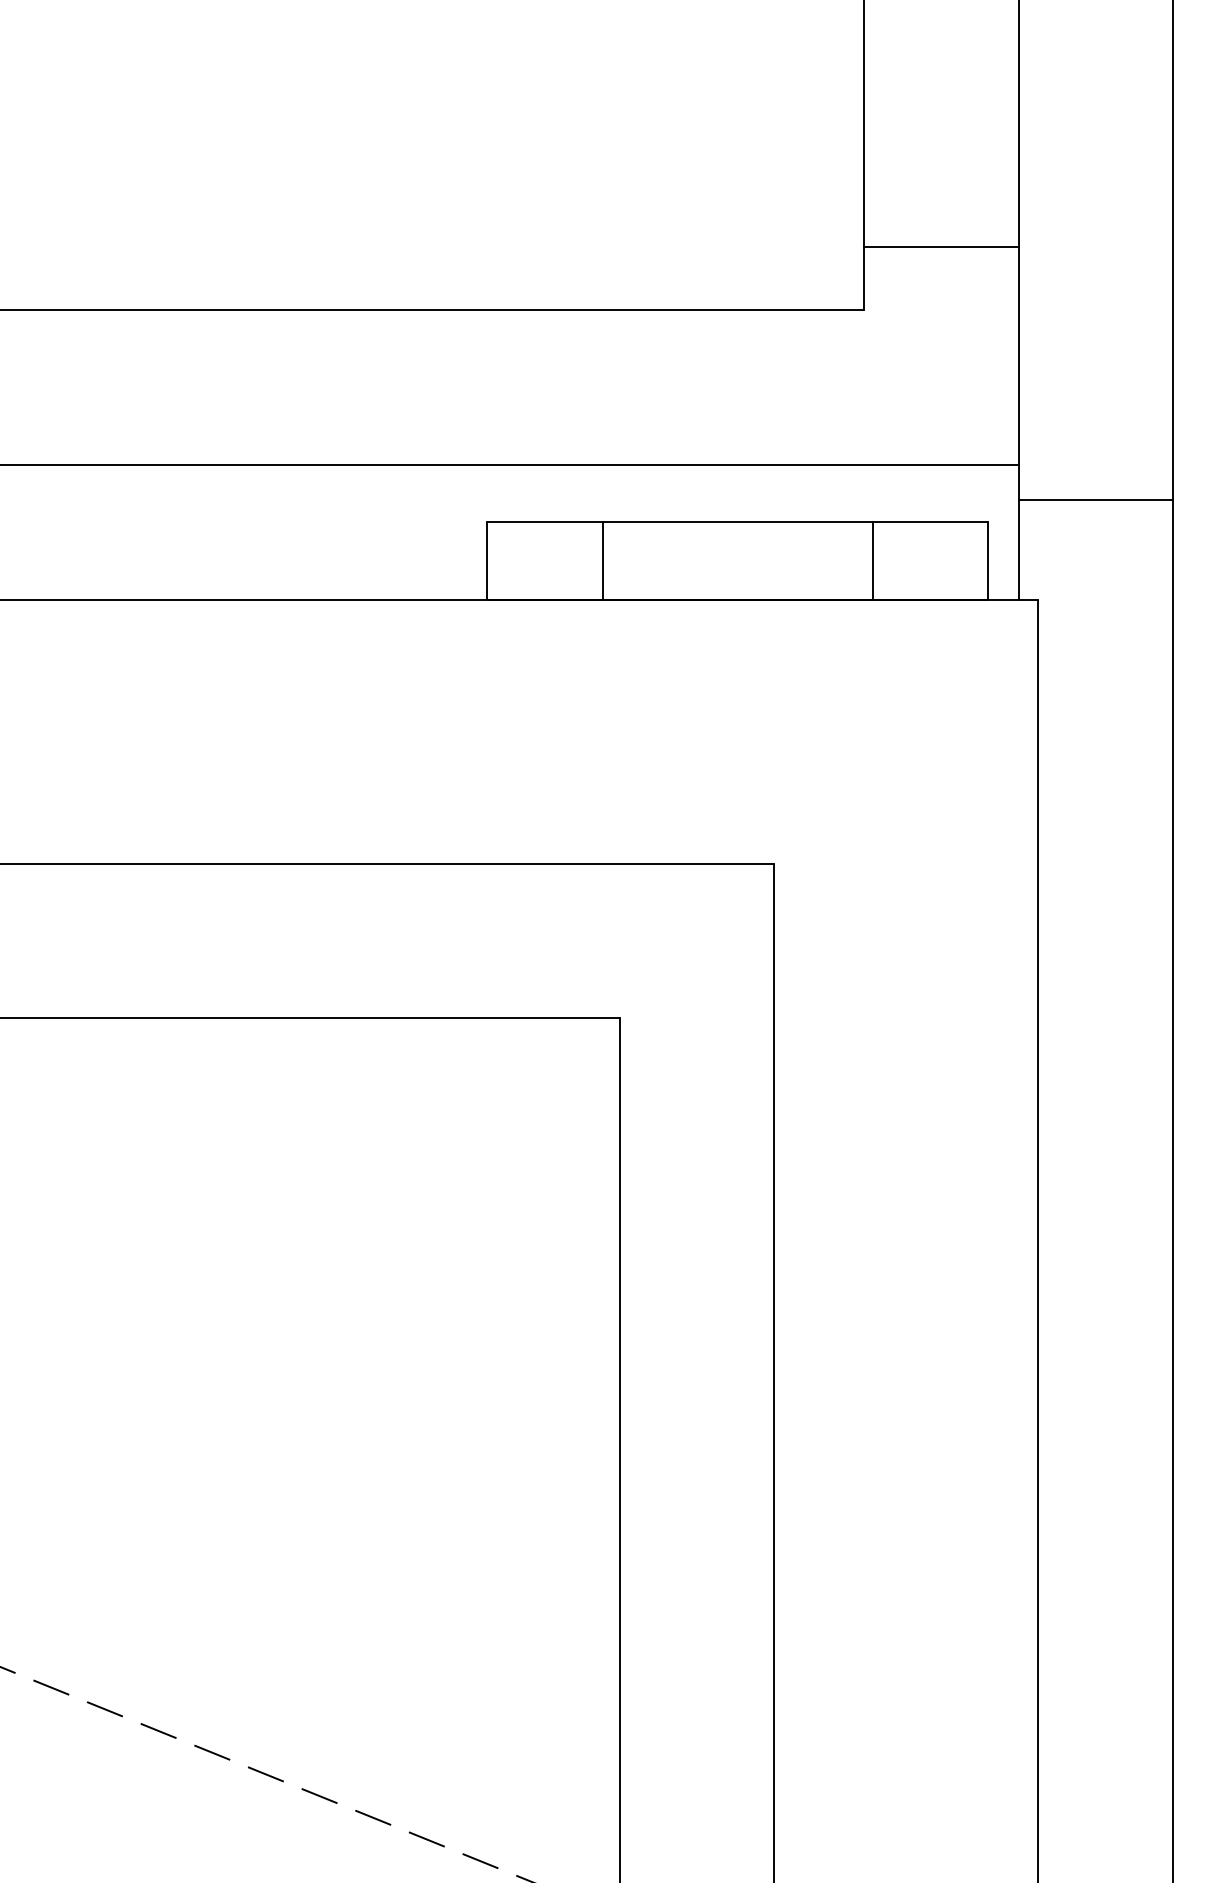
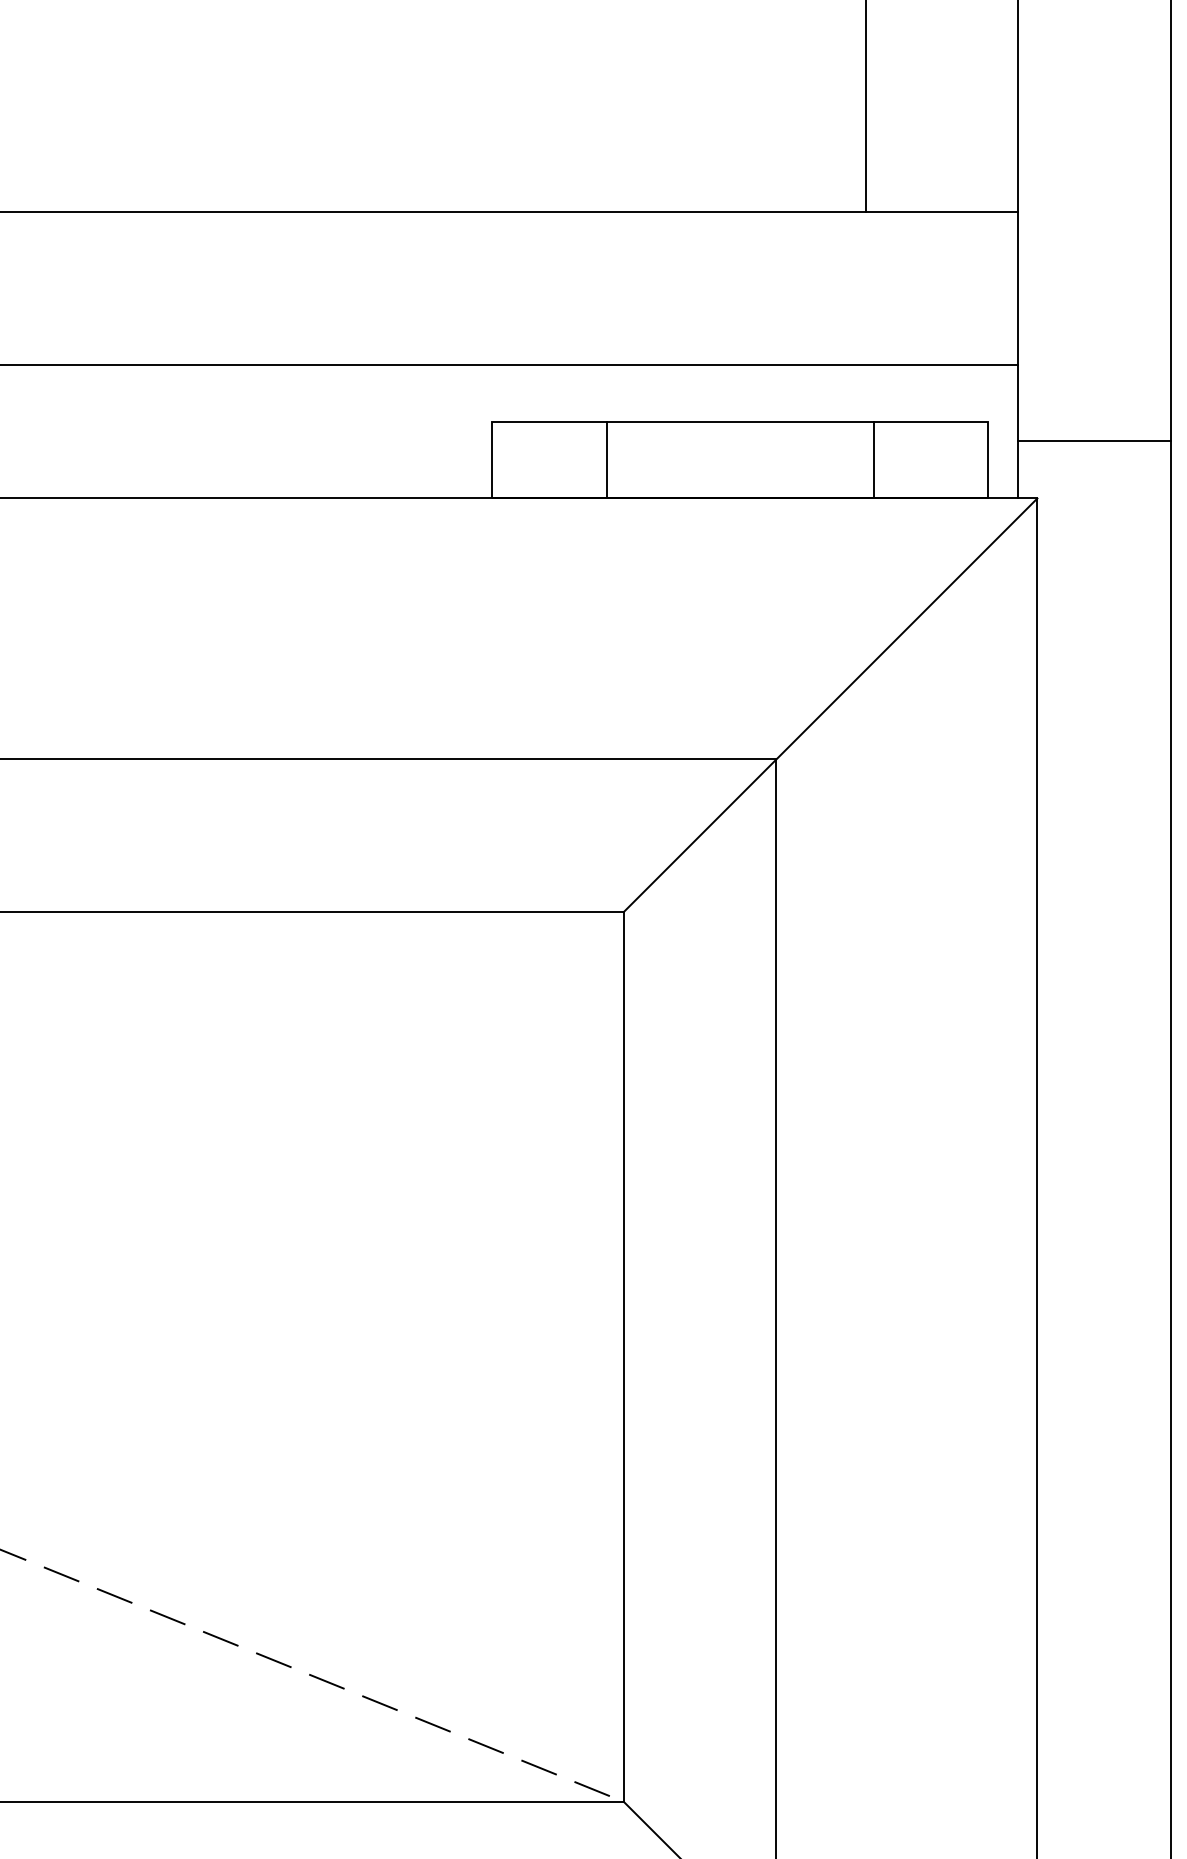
line: (941, 247) -> (941, 212), moved
line: (1095, 499) -> (1094, 440), moved
line: (828, 808) -> (830, 705), added

